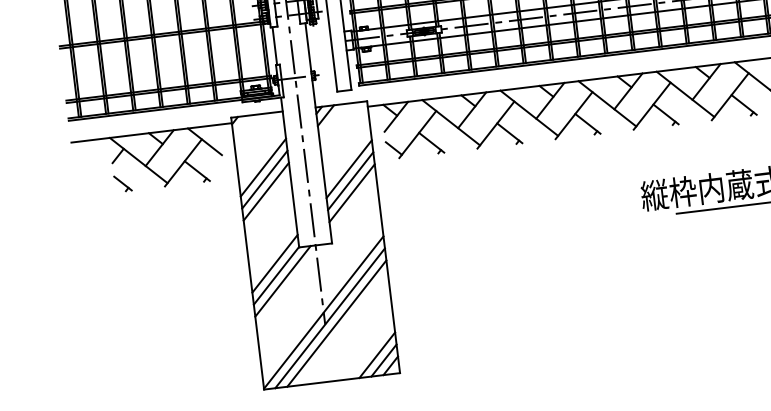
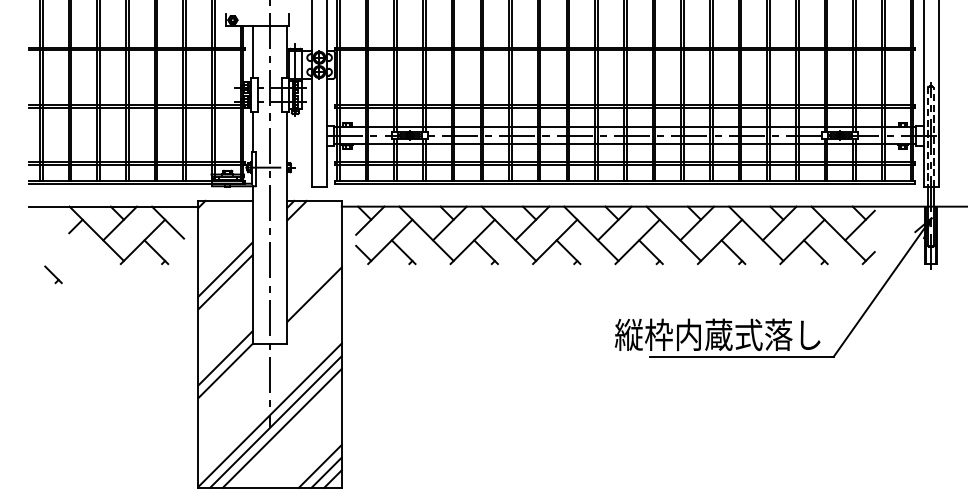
line: (263, 167) -> (225, 256), removed
line: (349, 169) -> (314, 269), removed
line: (350, 180) -> (314, 281), removed
part: (122, 183) -> (53, 274), moved
line: (282, 281) -> (231, 377), removed

